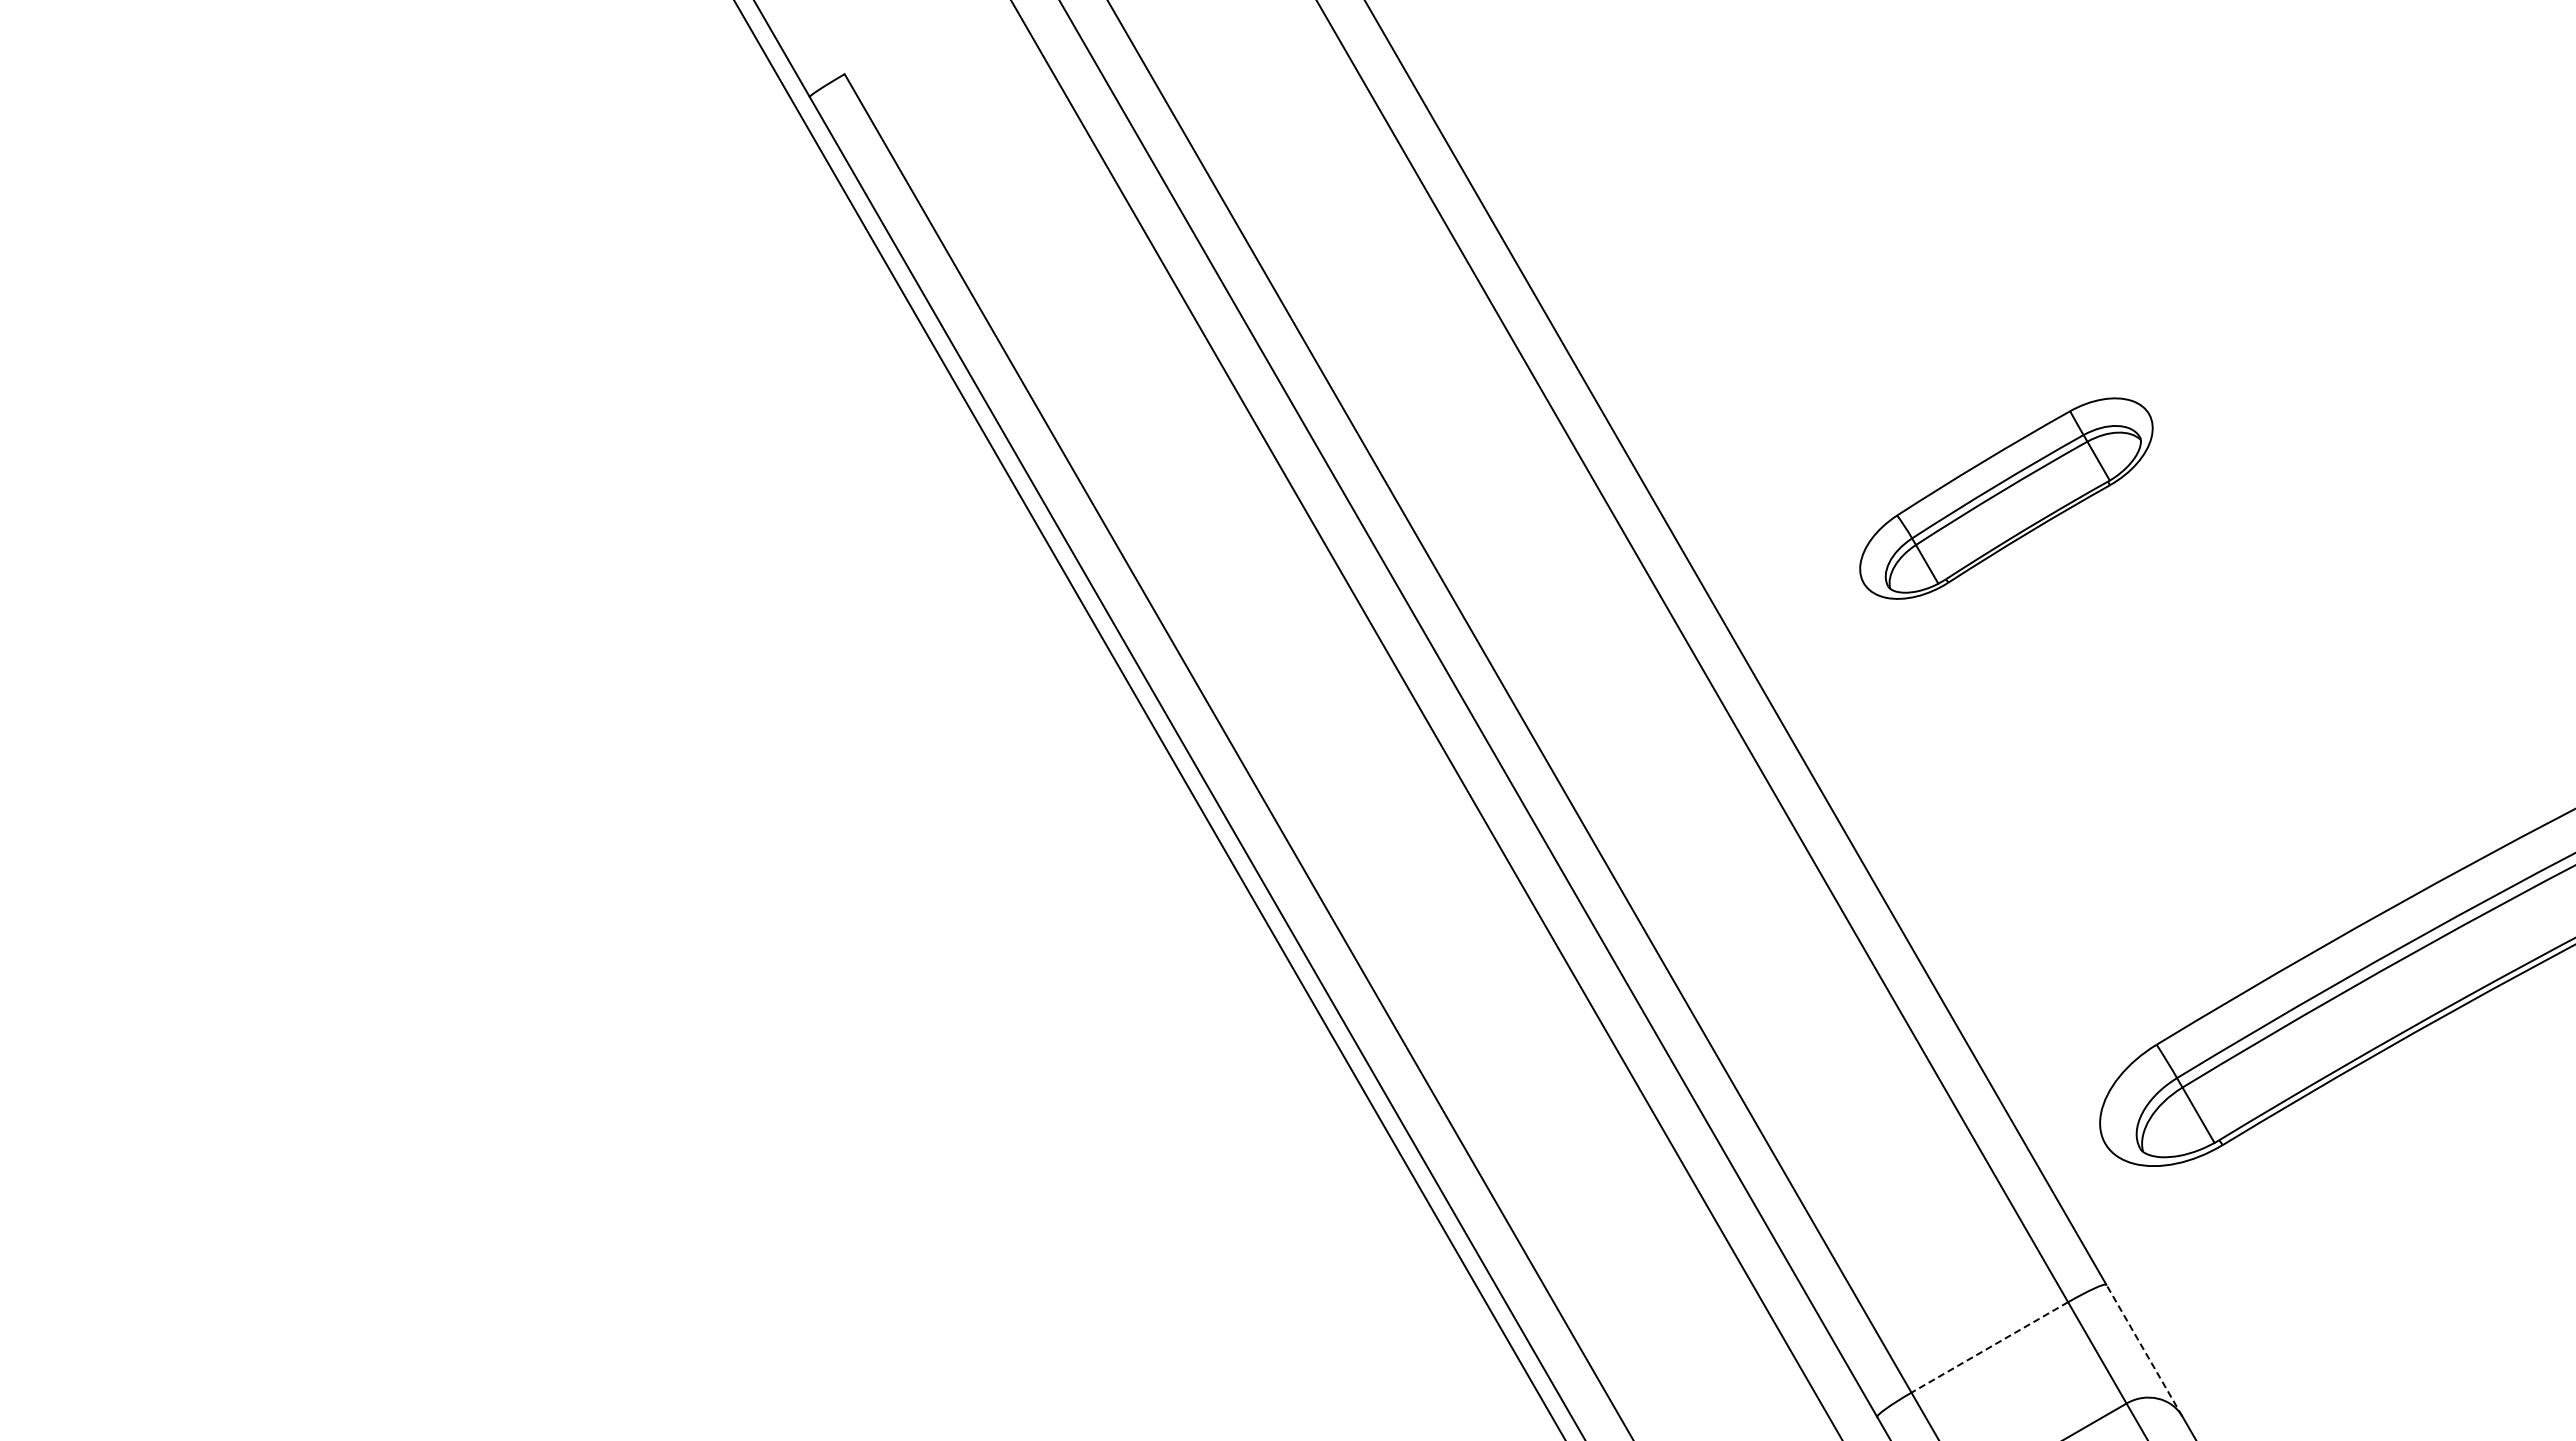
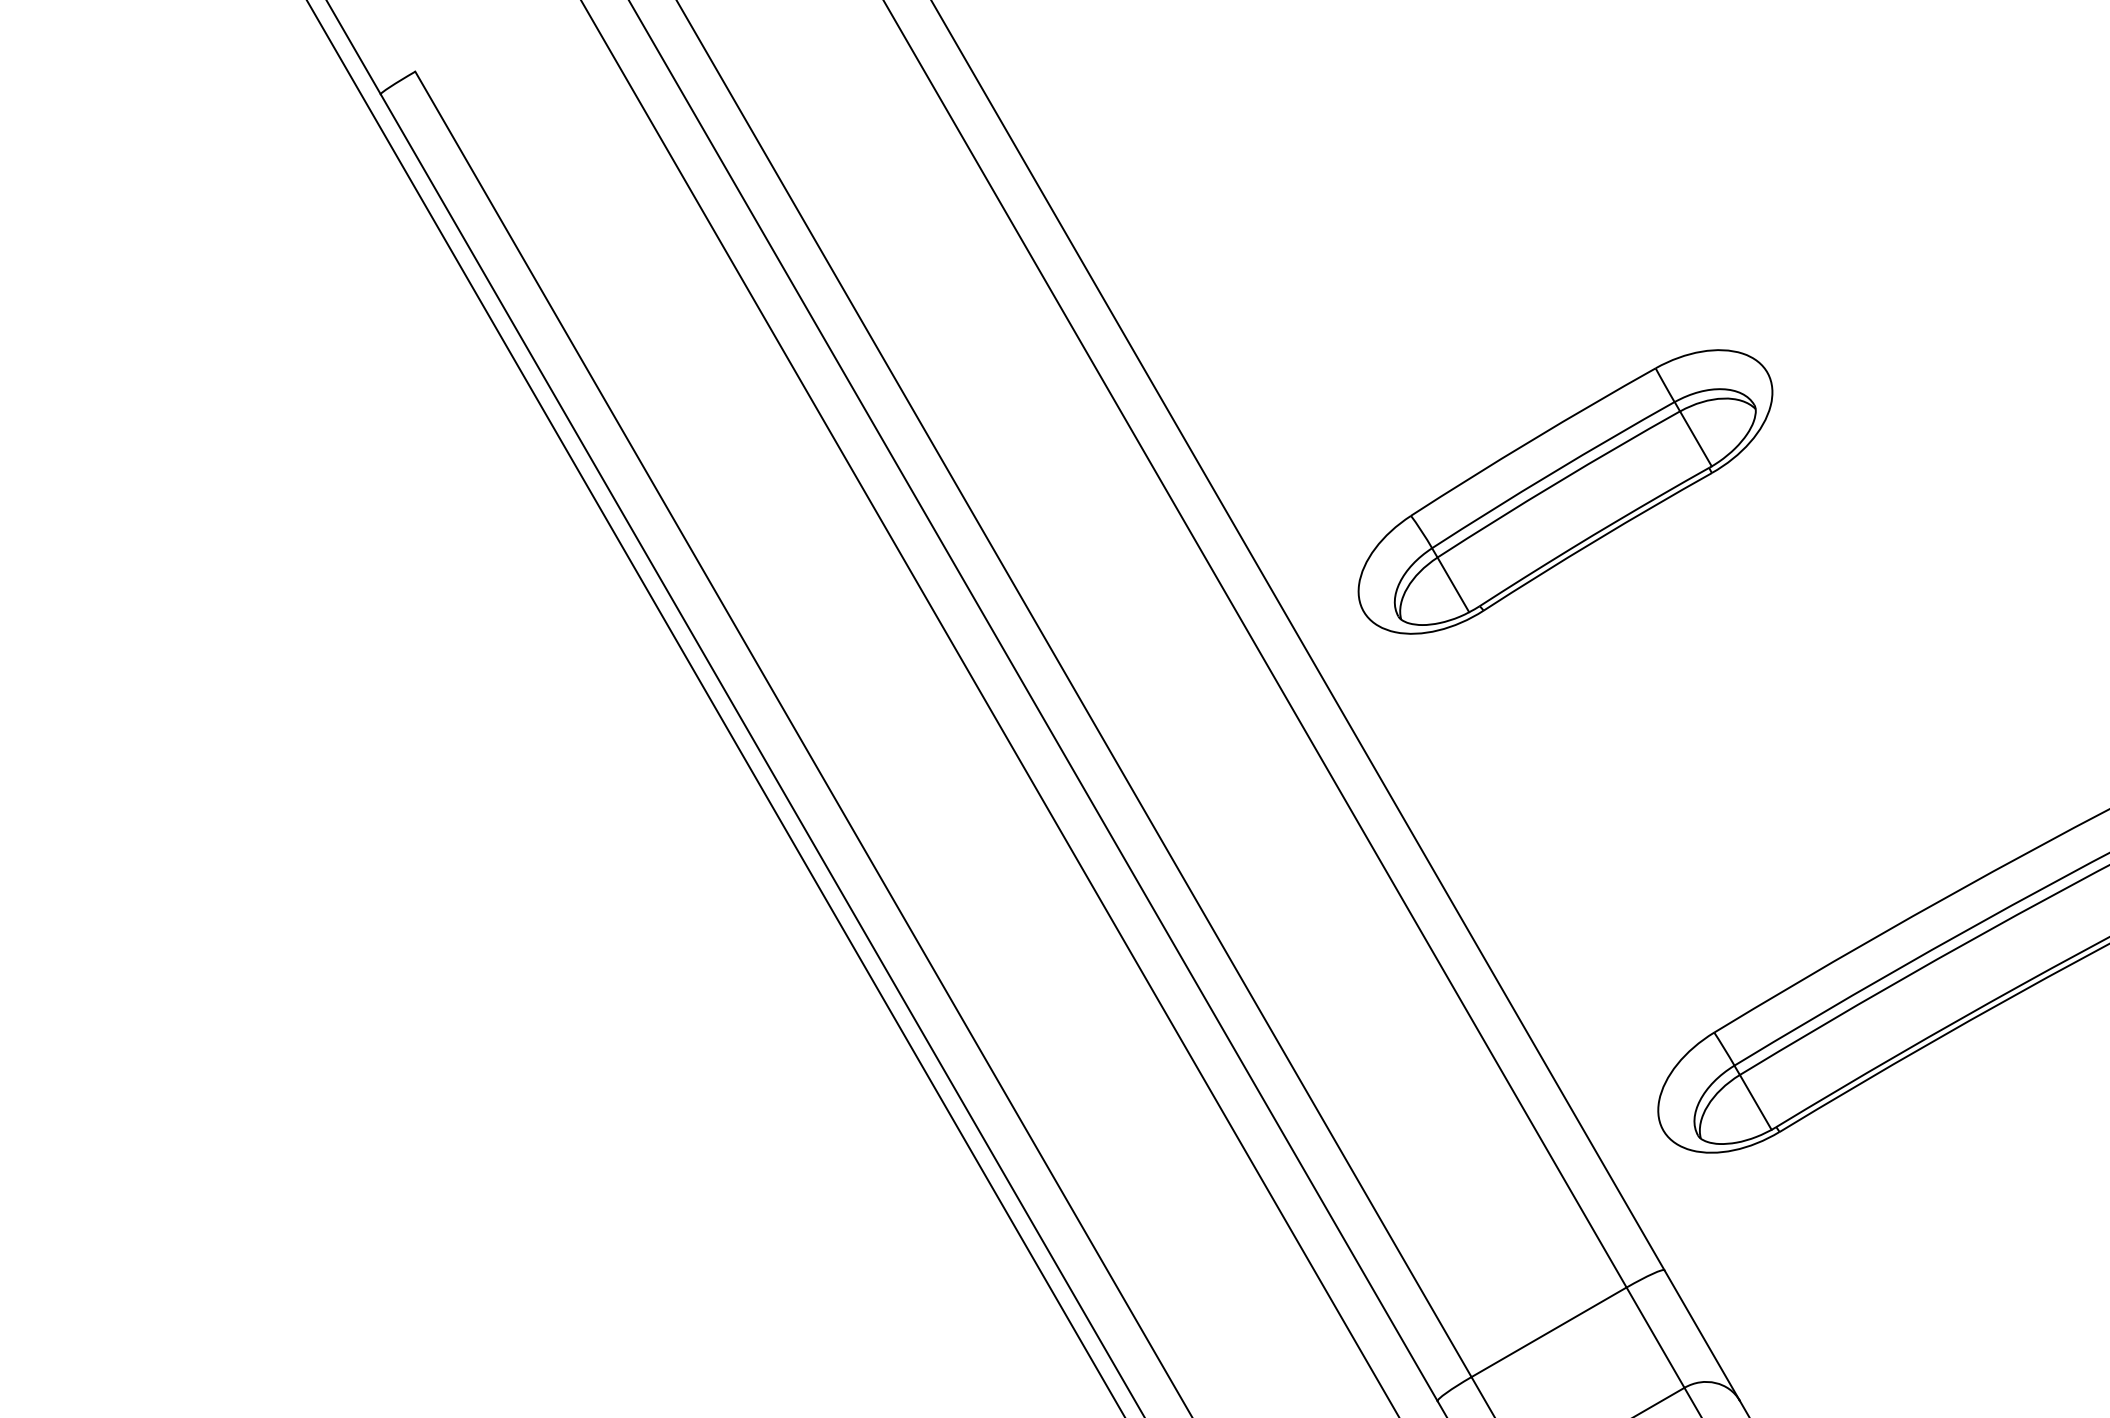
part: (2006, 498) -> (1565, 491), size x1.43
line: (1989, 1347) -> (1548, 1332), dashed -> solid
line: (2144, 1350) -> (1702, 1335), dashed -> solid

